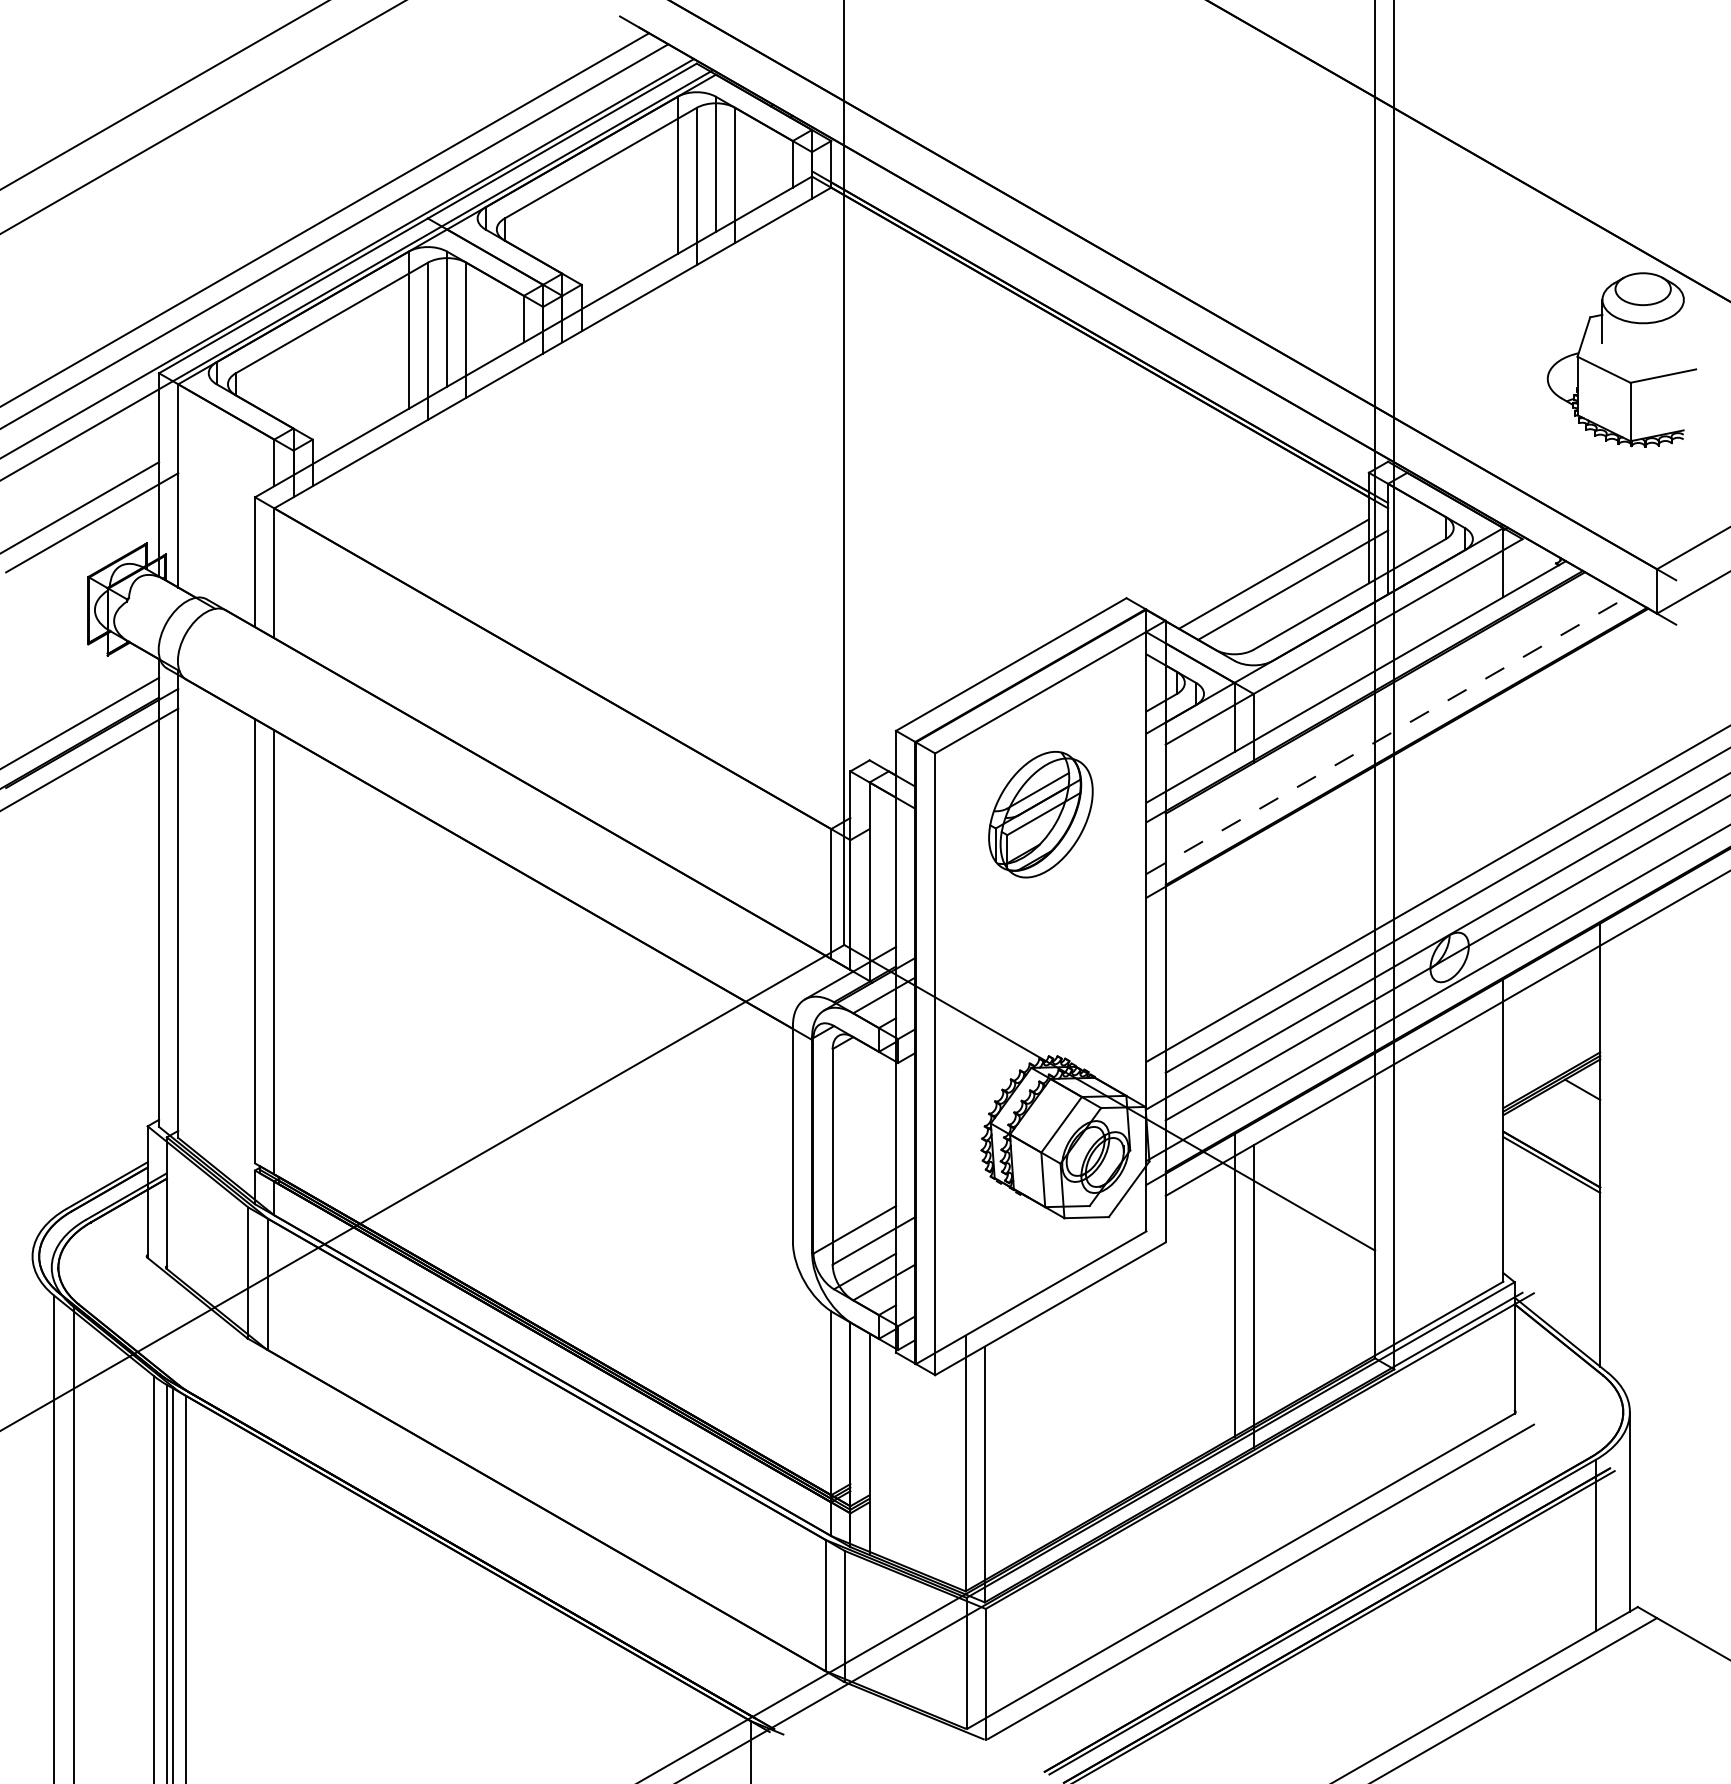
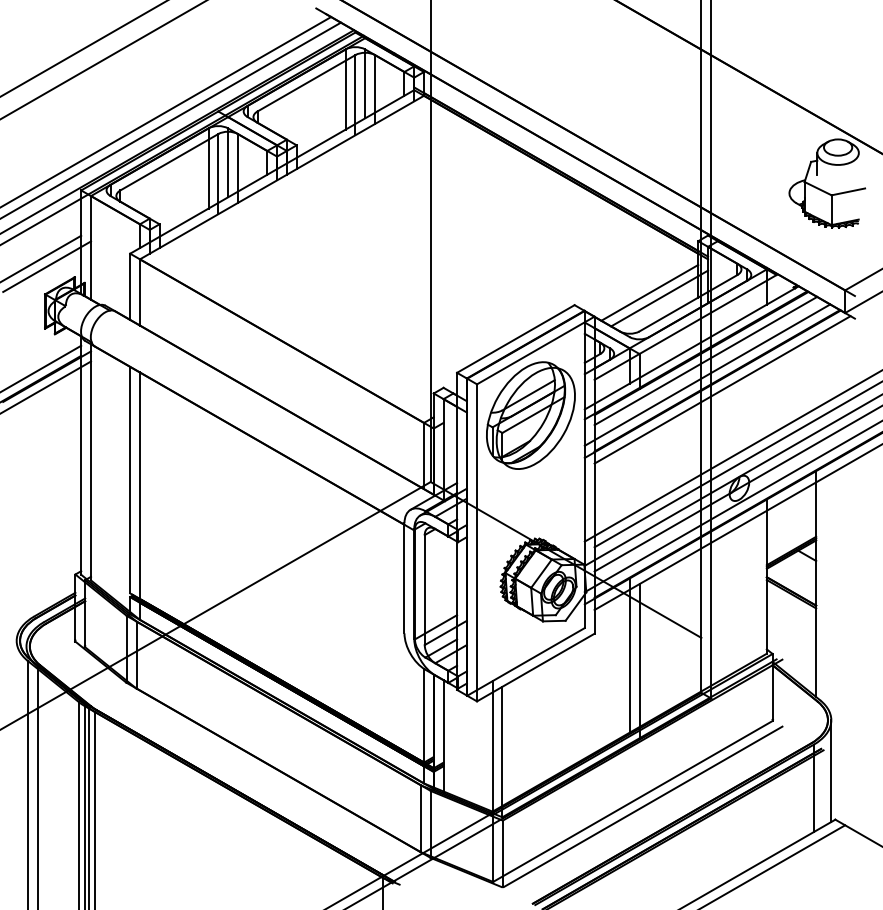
line: (1383, 706) -> (705, 360), added
line: (1387, 736) -> (707, 375), dashed -> solid
line: (1416, 763) -> (722, 389), added
part: (1040, 814) -> (530, 415), size x1.67

